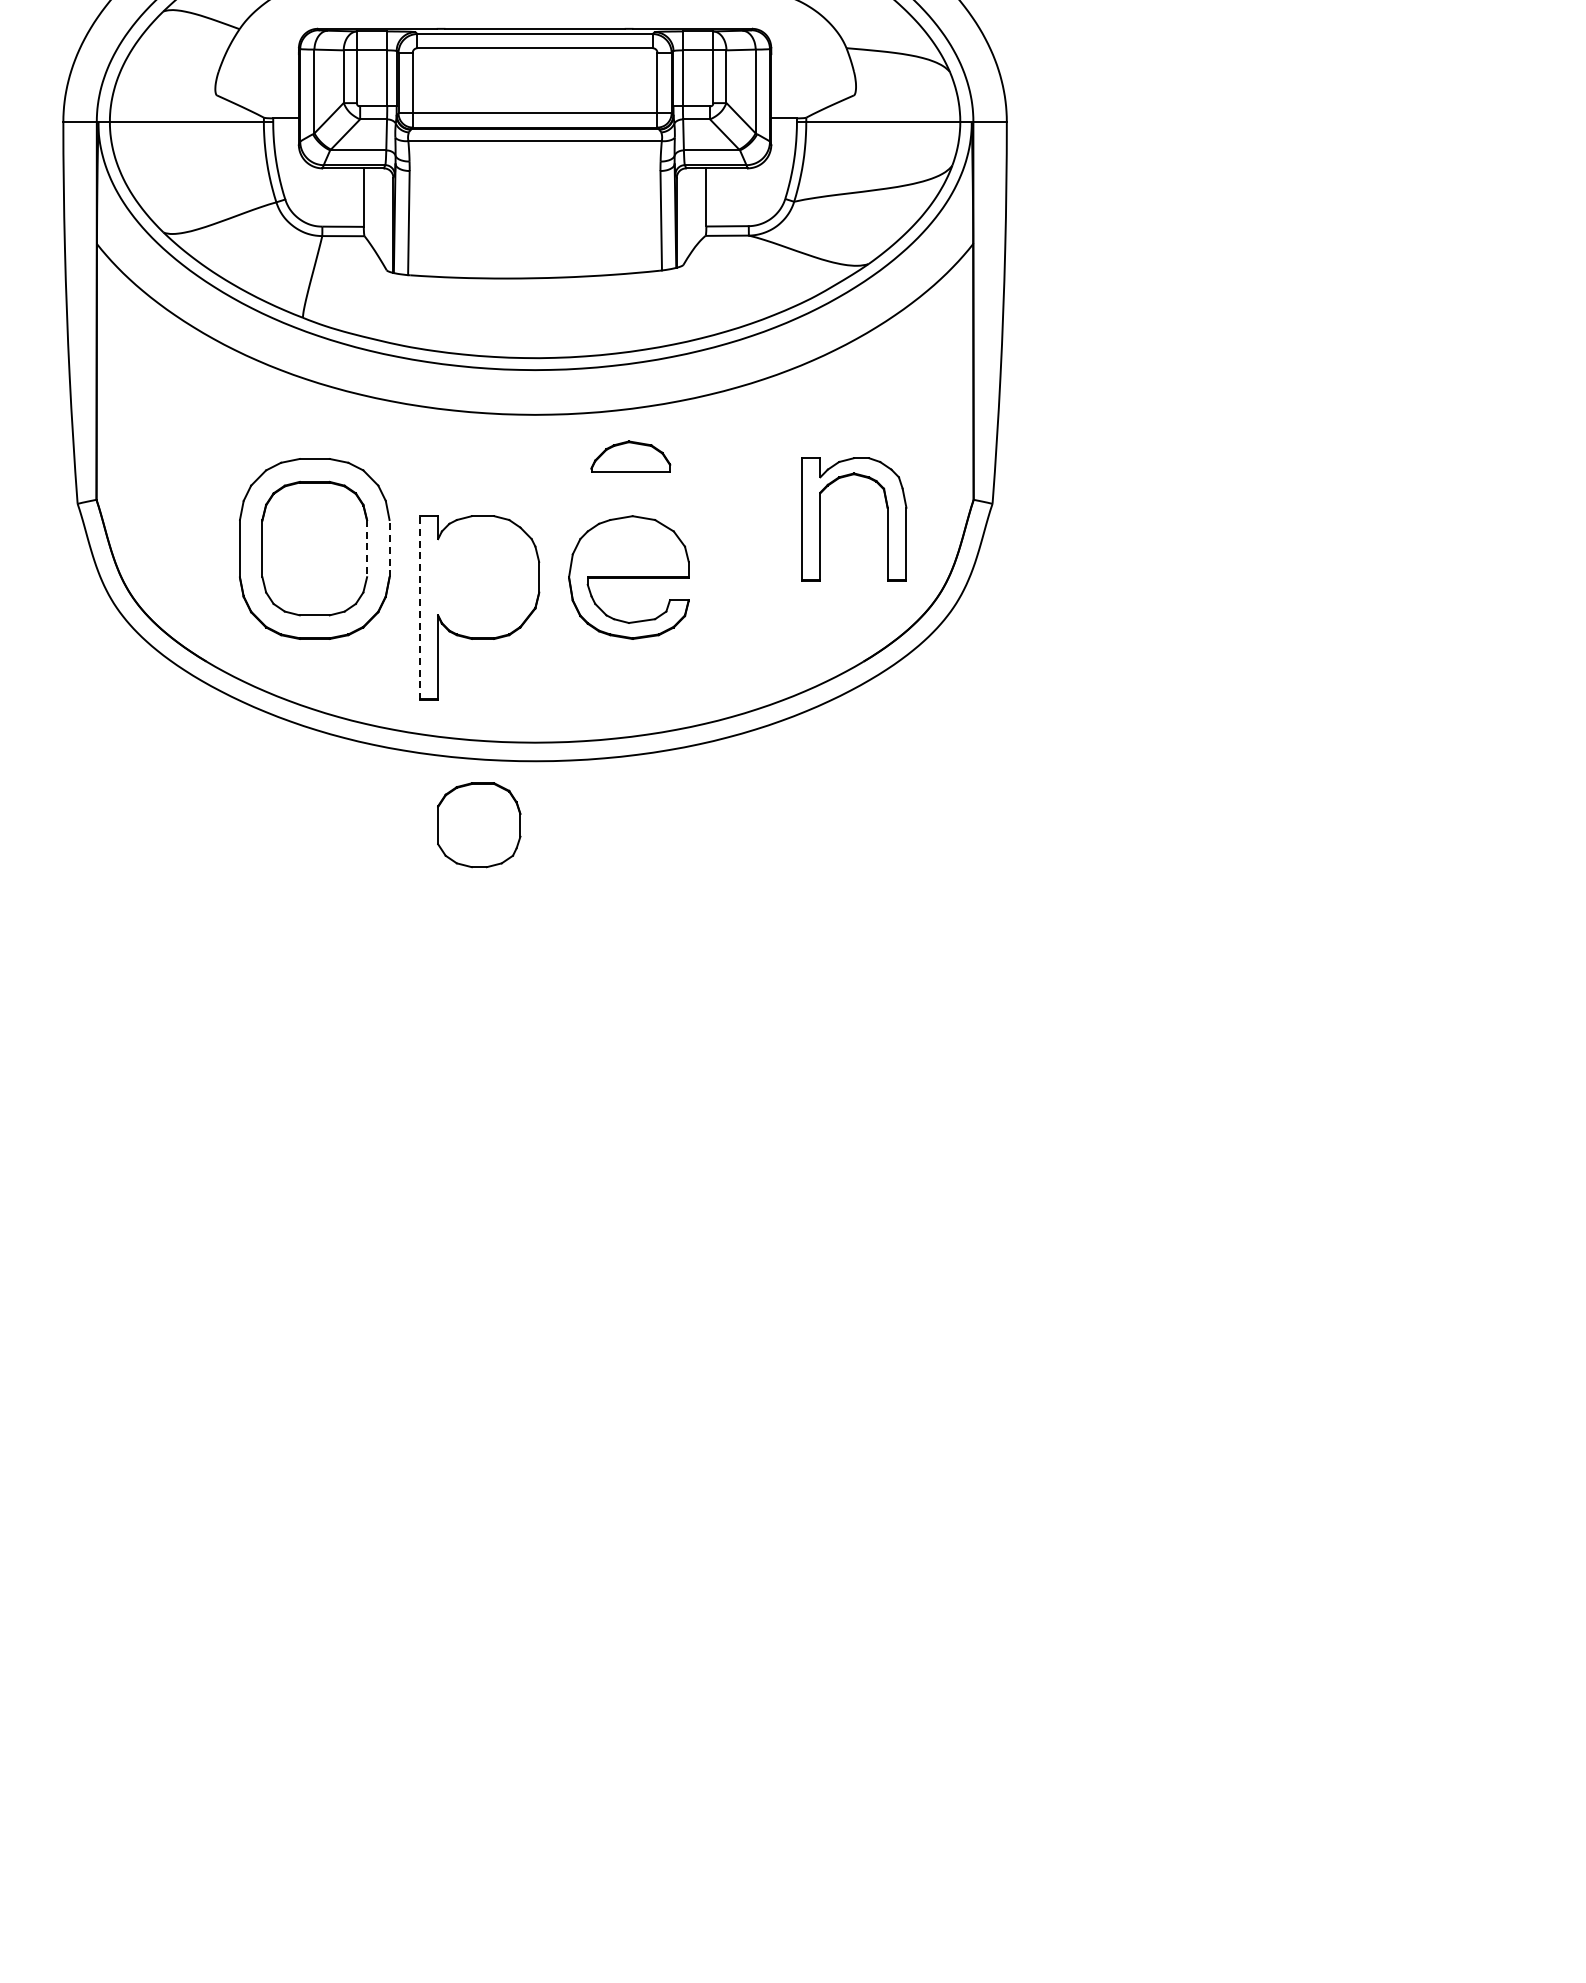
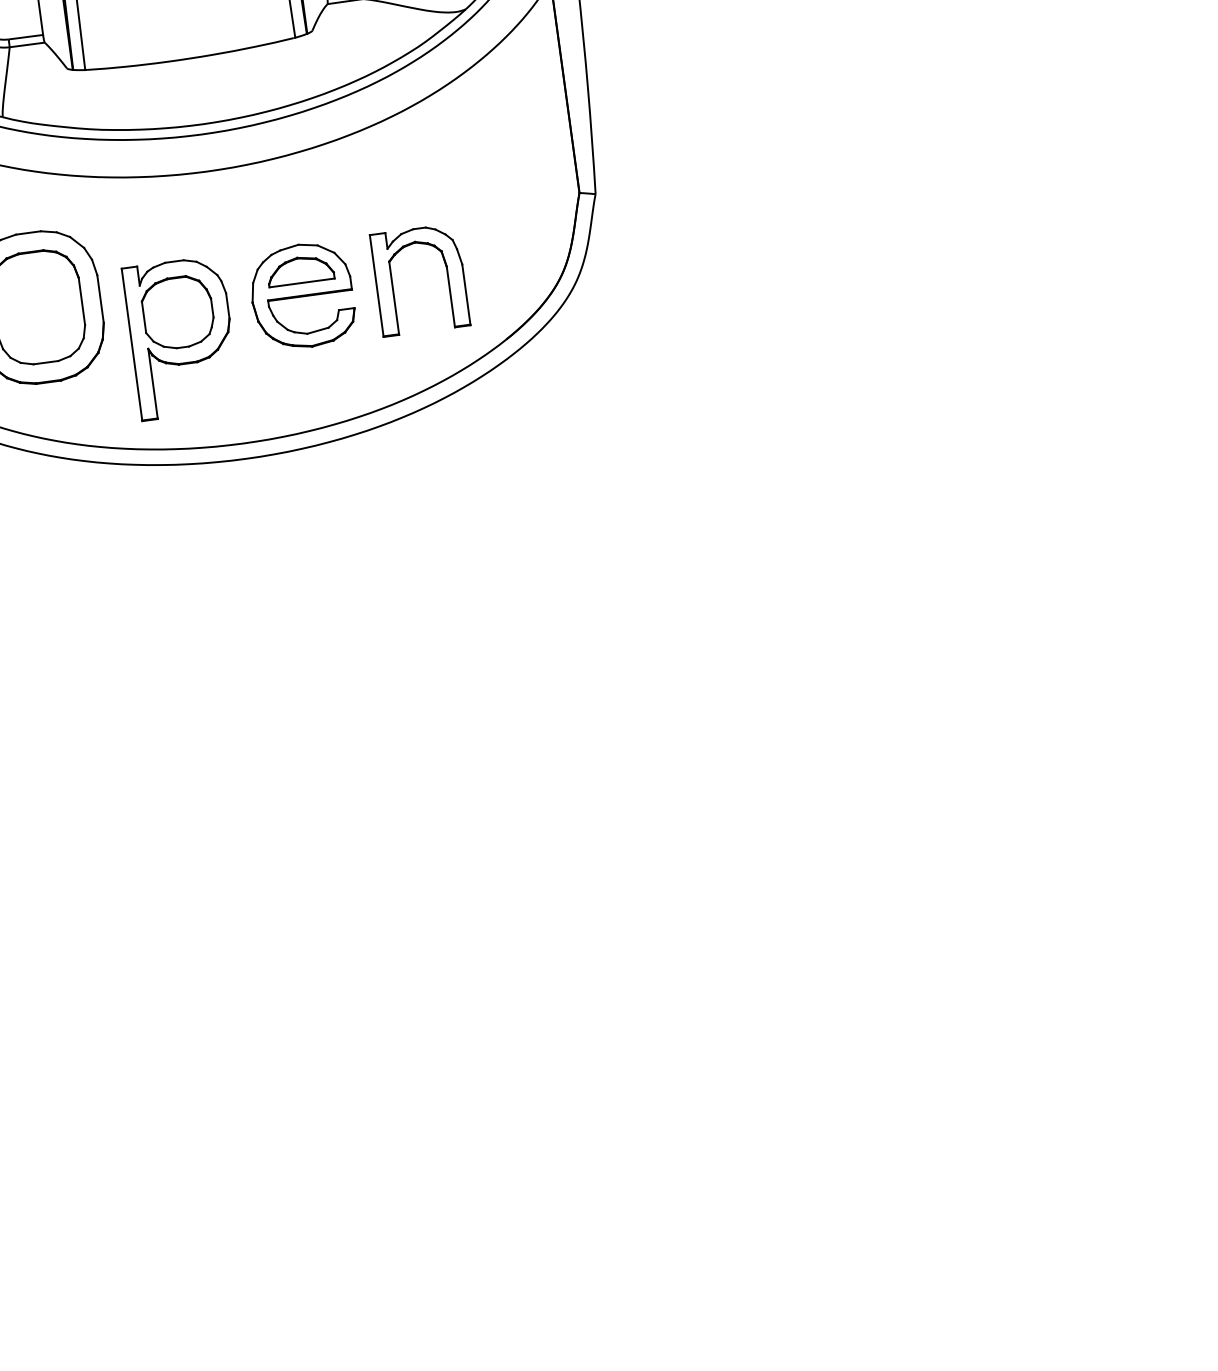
part: (630, 456) -> (300, 270), moved
part: (887, 519) -> (447, 276), moved
line: (367, 548) -> (82, 301), dashed -> solid
line: (389, 548) -> (100, 298), dashed -> solid
line: (419, 608) -> (132, 345), dashed -> solid
part: (479, 825) -> (178, 312), moved

